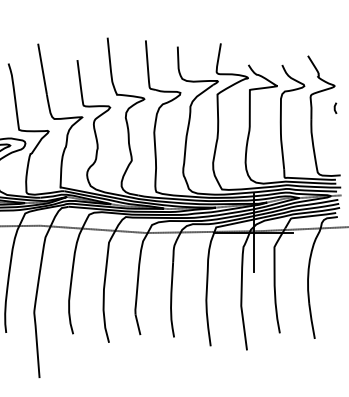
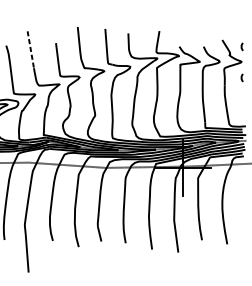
line: (335, 64) -> (242, 46), added
line: (42, 69) -> (30, 49), solid -> dashed

